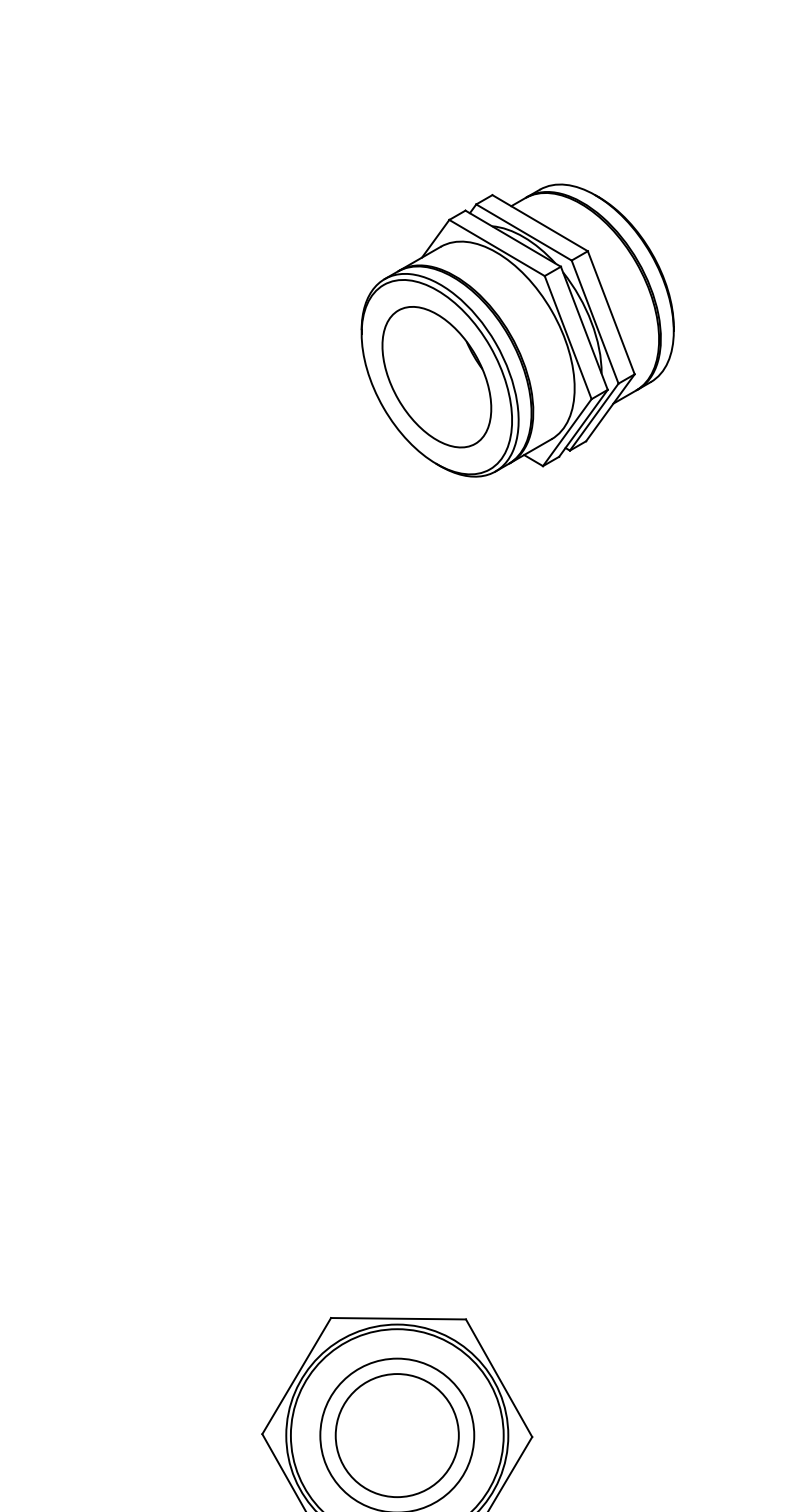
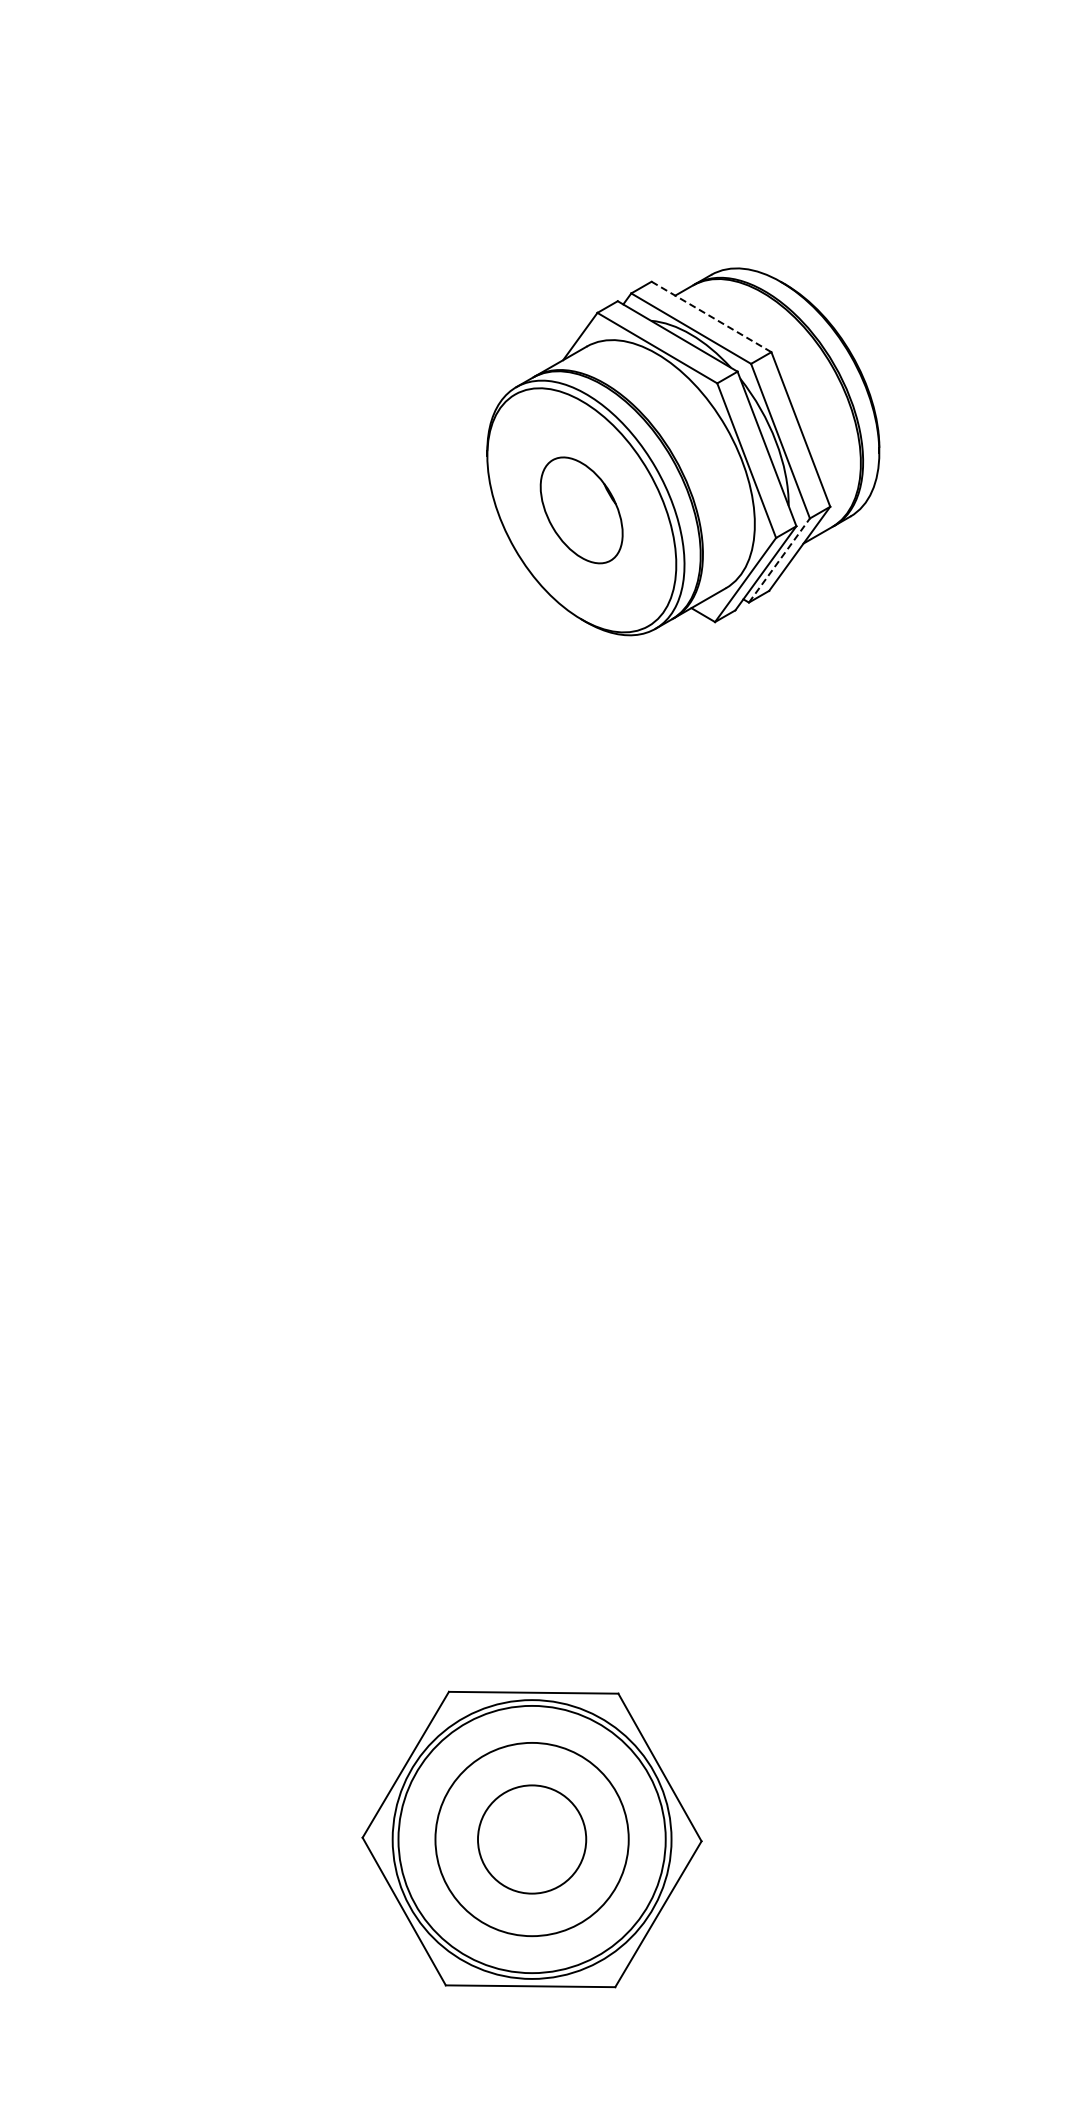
line: (540, 222) -> (711, 316), solid -> dashed
part: (436, 377) -> (581, 510), size x0.6
line: (594, 417) -> (779, 560), solid -> dashed
circle: (396, 1435) -> (531, 1839), size x0.7

